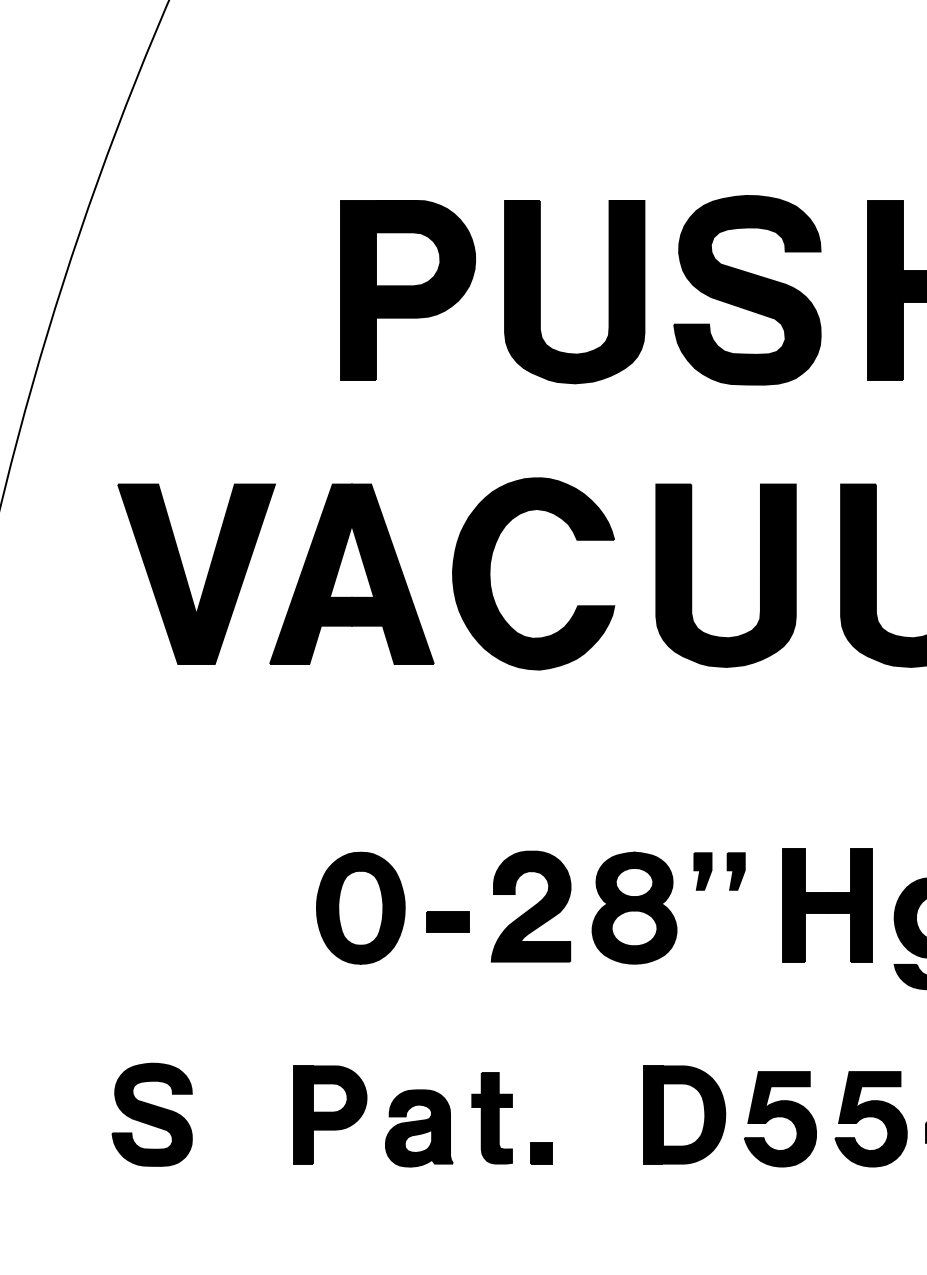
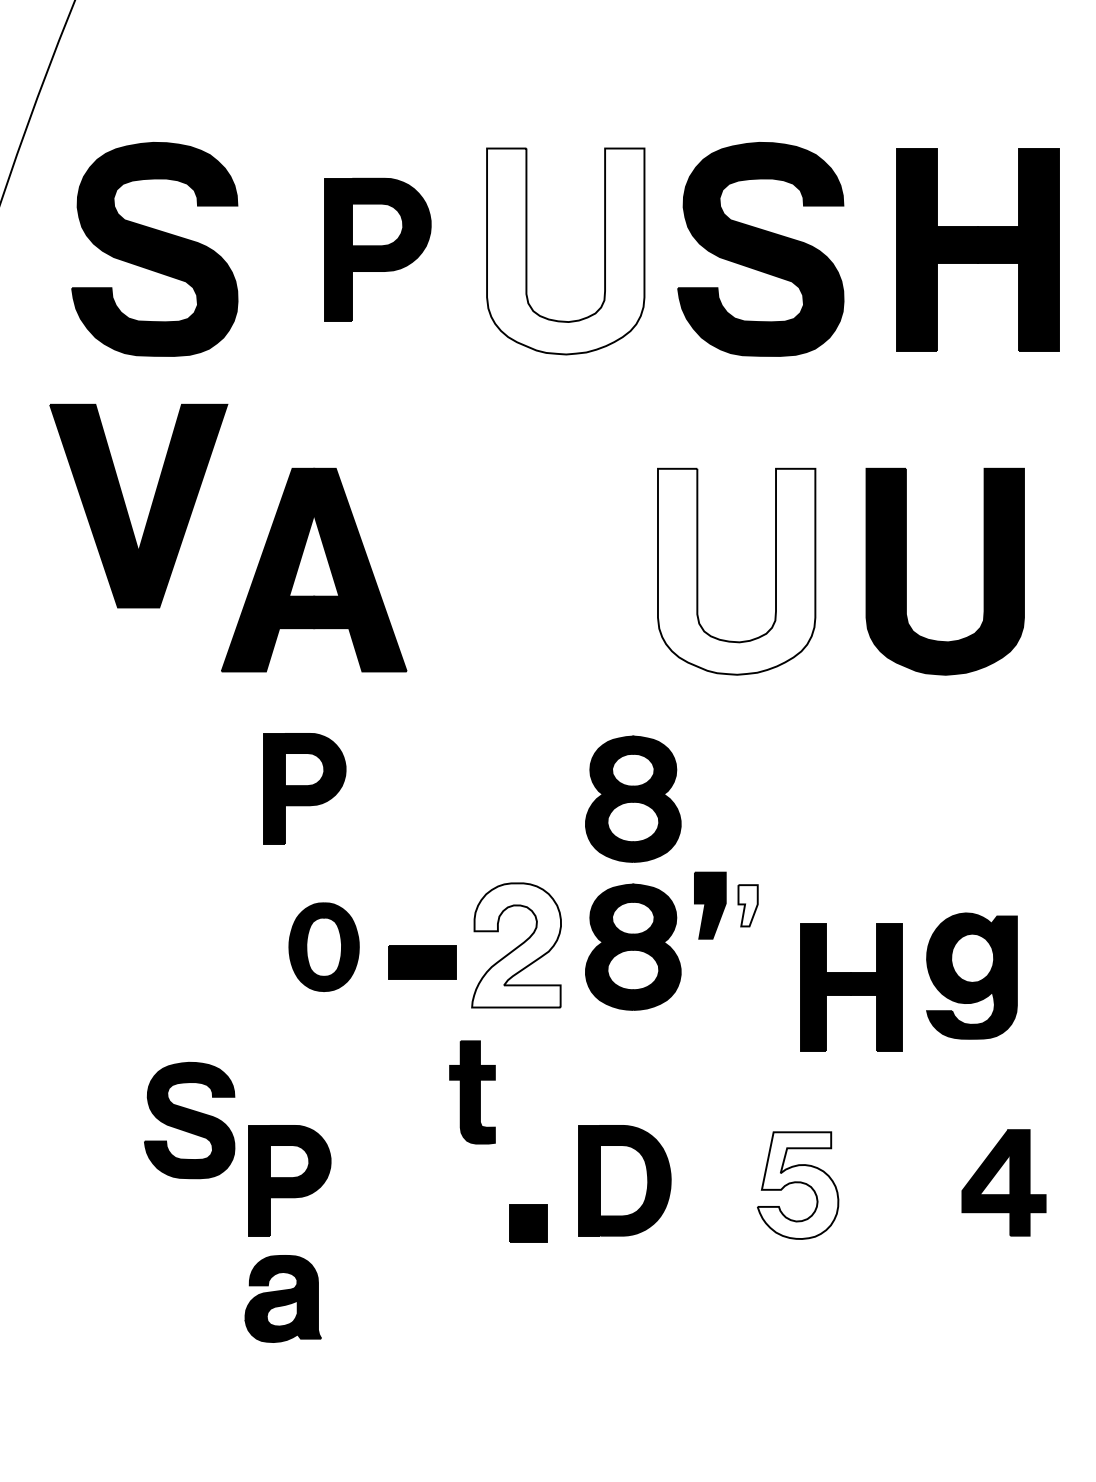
part: (210, 290) -> (154, 249), added
part: (408, 290) -> (377, 249), size x0.7
fill: (574, 292) -> (565, 251), removed
part: (490, 573) -> (470, 569), removed
part: (185, 574) -> (126, 506), moved
fill: (725, 575) -> (736, 571), removed
part: (343, 767) -> (304, 788), added
part: (634, 776) -> (633, 798), added
part: (702, 871) -> (710, 905), size x1.6
fill: (735, 871) -> (747, 905), removed
part: (827, 905) -> (851, 987), moved
fill: (531, 906) -> (516, 945), removed
part: (360, 907) -> (323, 946), size x0.7
part: (447, 921) -> (422, 962), size x1.4
part: (152, 1114) -> (189, 1120), moved
part: (684, 1114) -> (624, 1180), moved
part: (492, 1118) -> (472, 1092), moved
fill: (779, 1119) -> (797, 1185), removed
part: (871, 1119) -> (900, 1185), removed
part: (418, 1128) -> (282, 1298), moved
part: (541, 1153) -> (528, 1224), size x1.6

